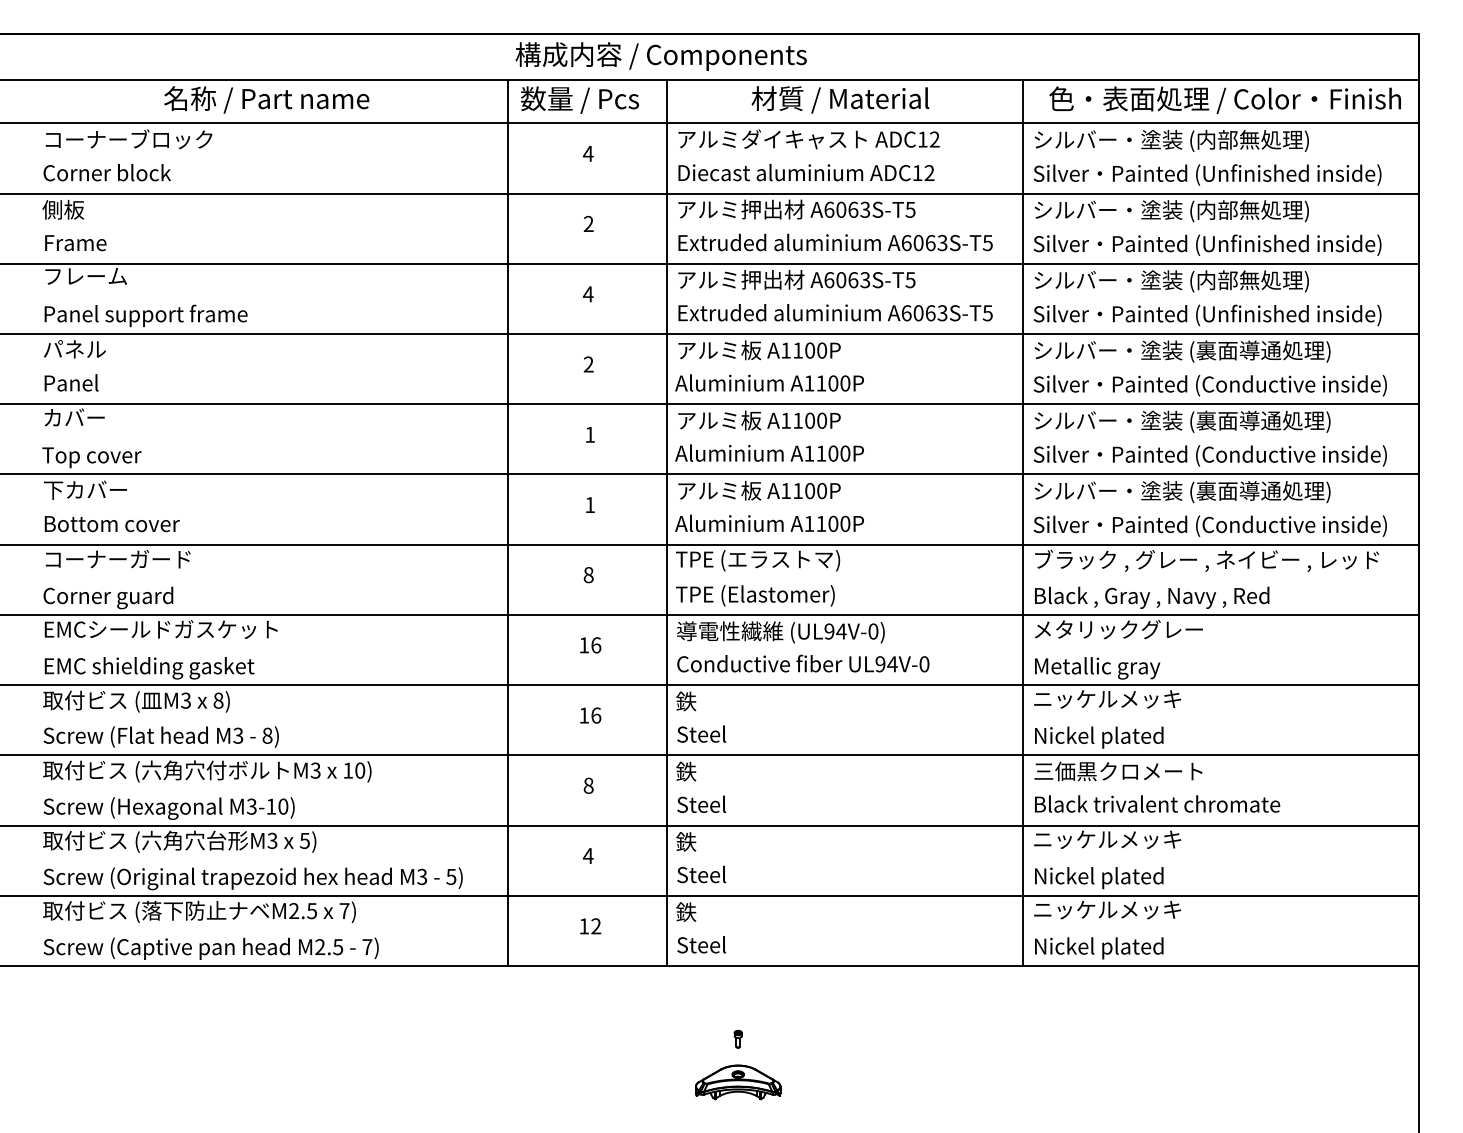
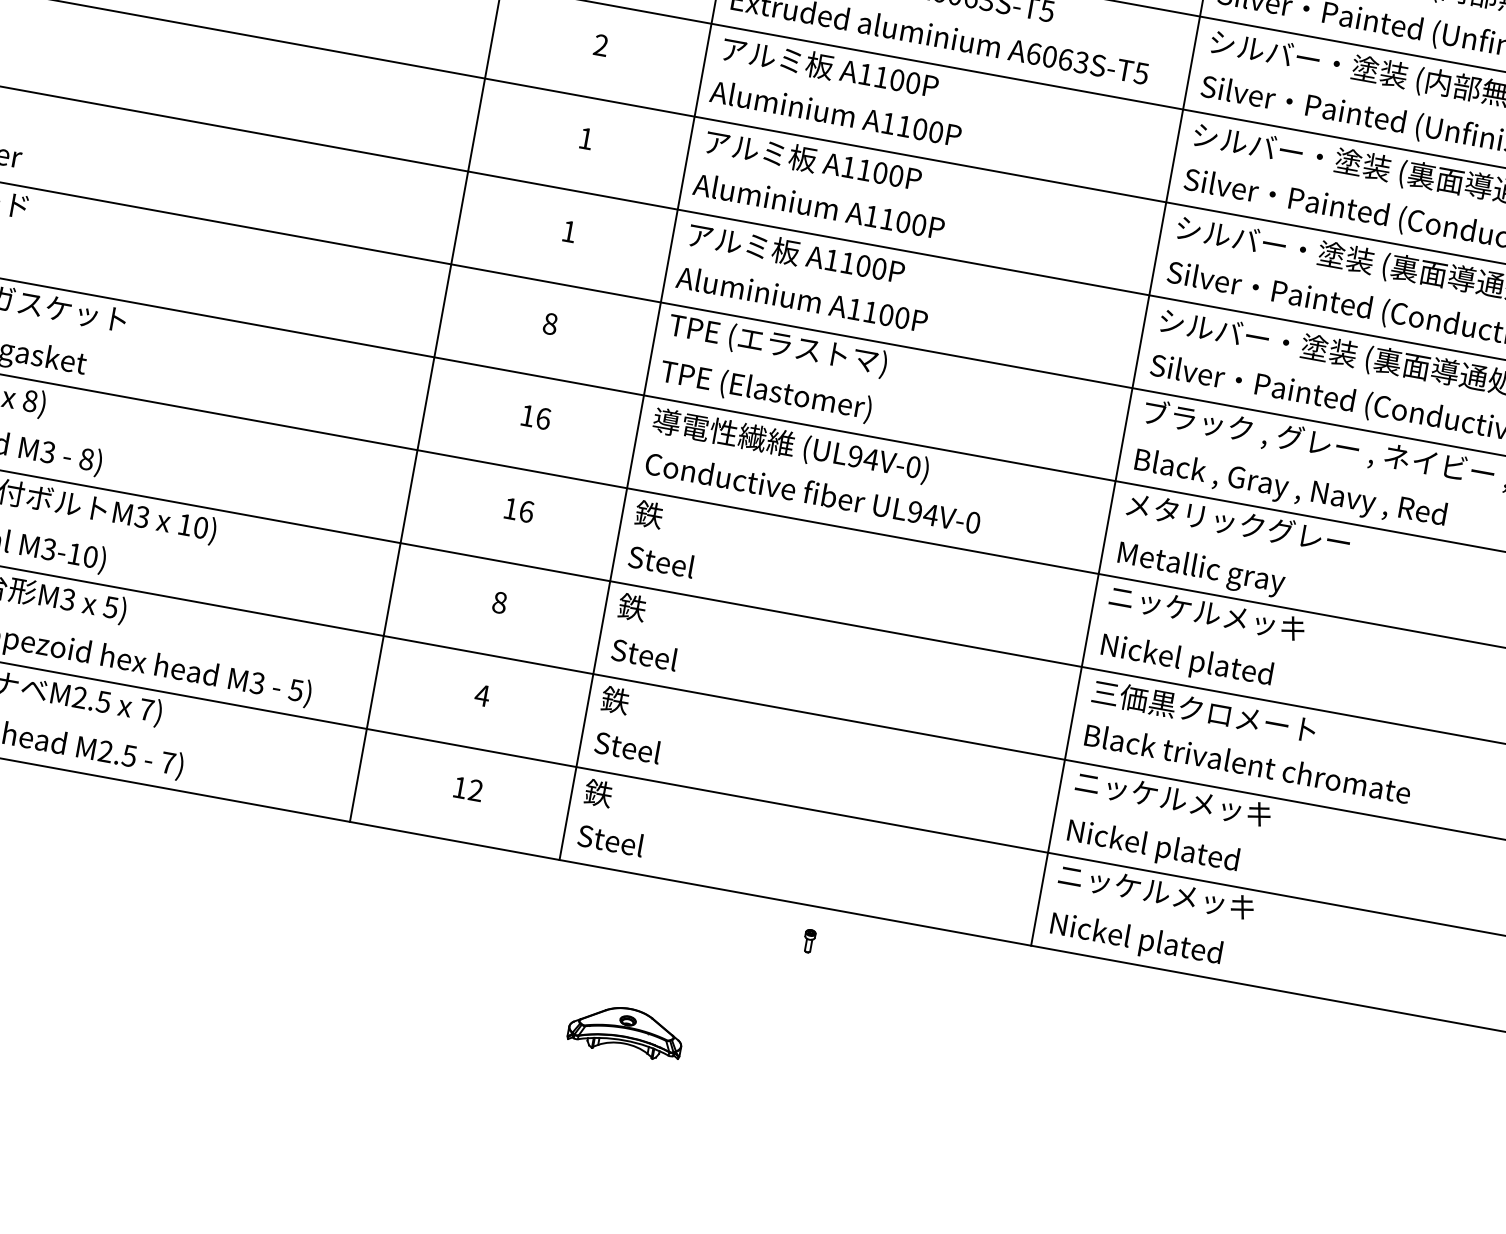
part: (737, 1039) -> (808, 941), moved

